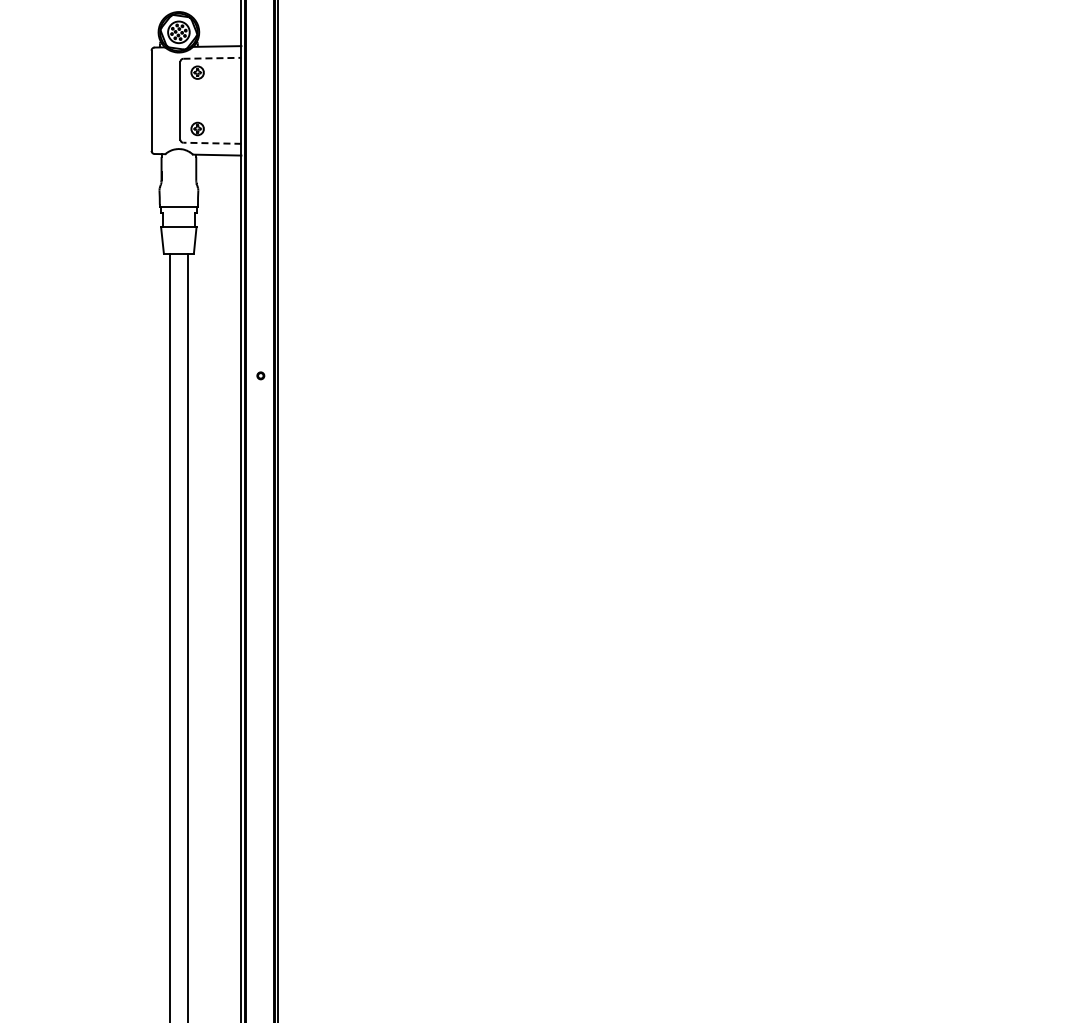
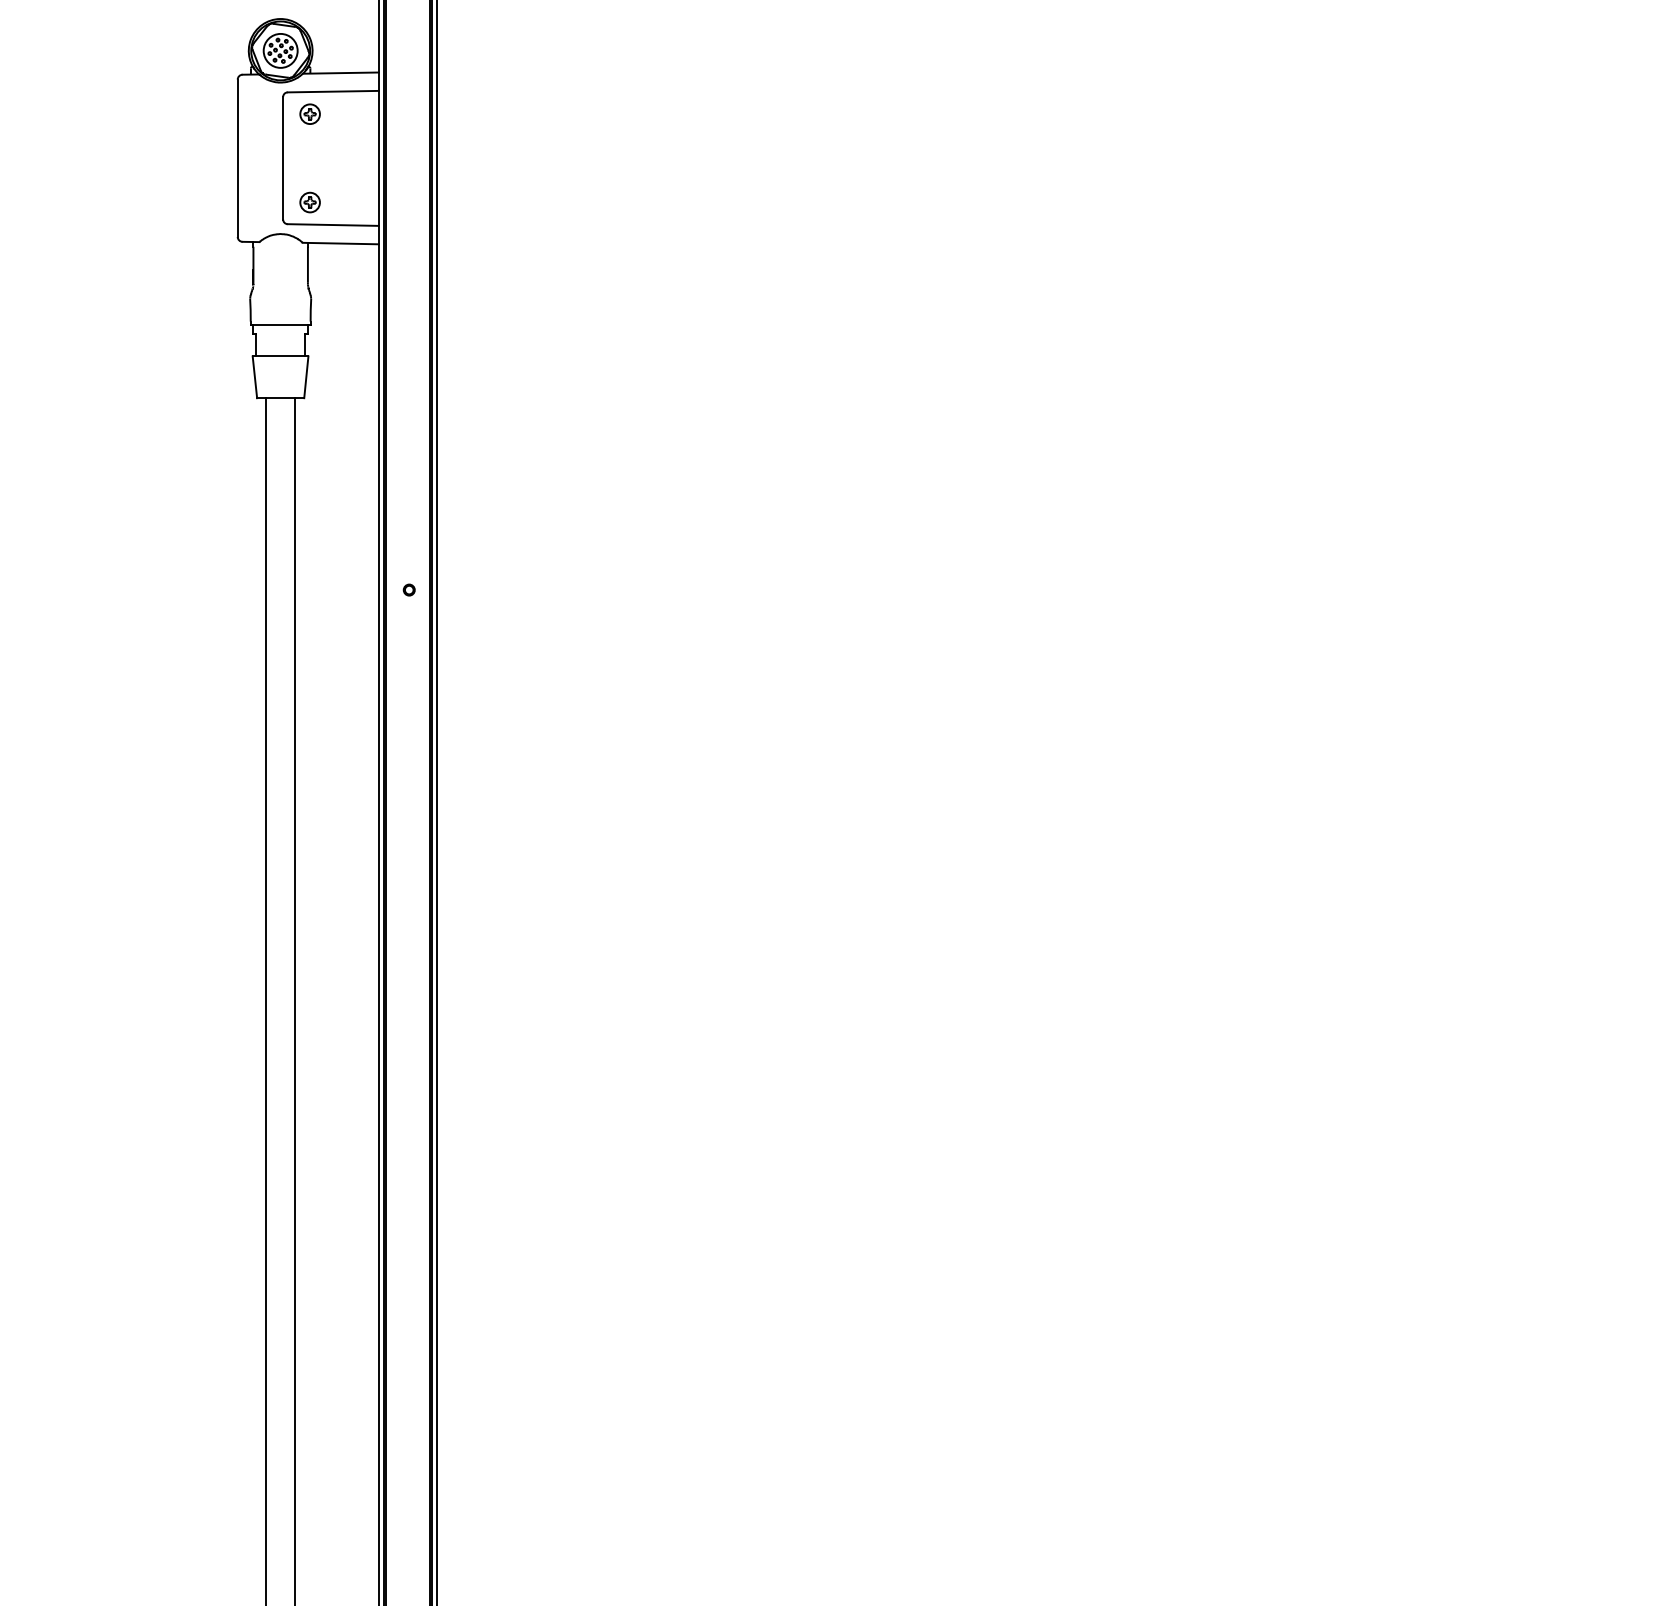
line: (212, 58) -> (333, 91), dashed -> solid
line: (211, 143) -> (331, 225), dashed -> solid

